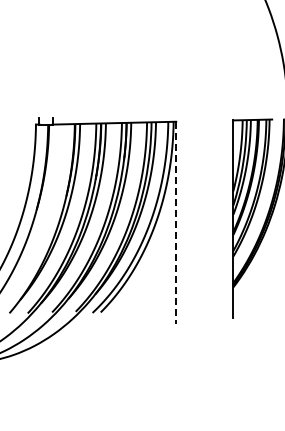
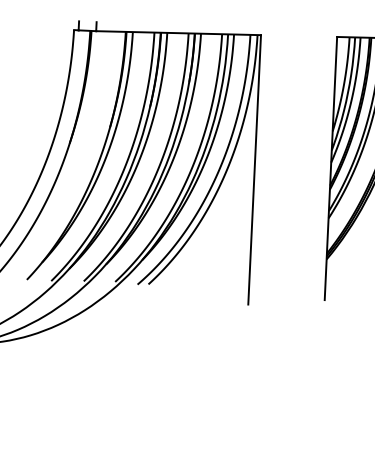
line: (176, 223) -> (254, 170), dashed -> solid

